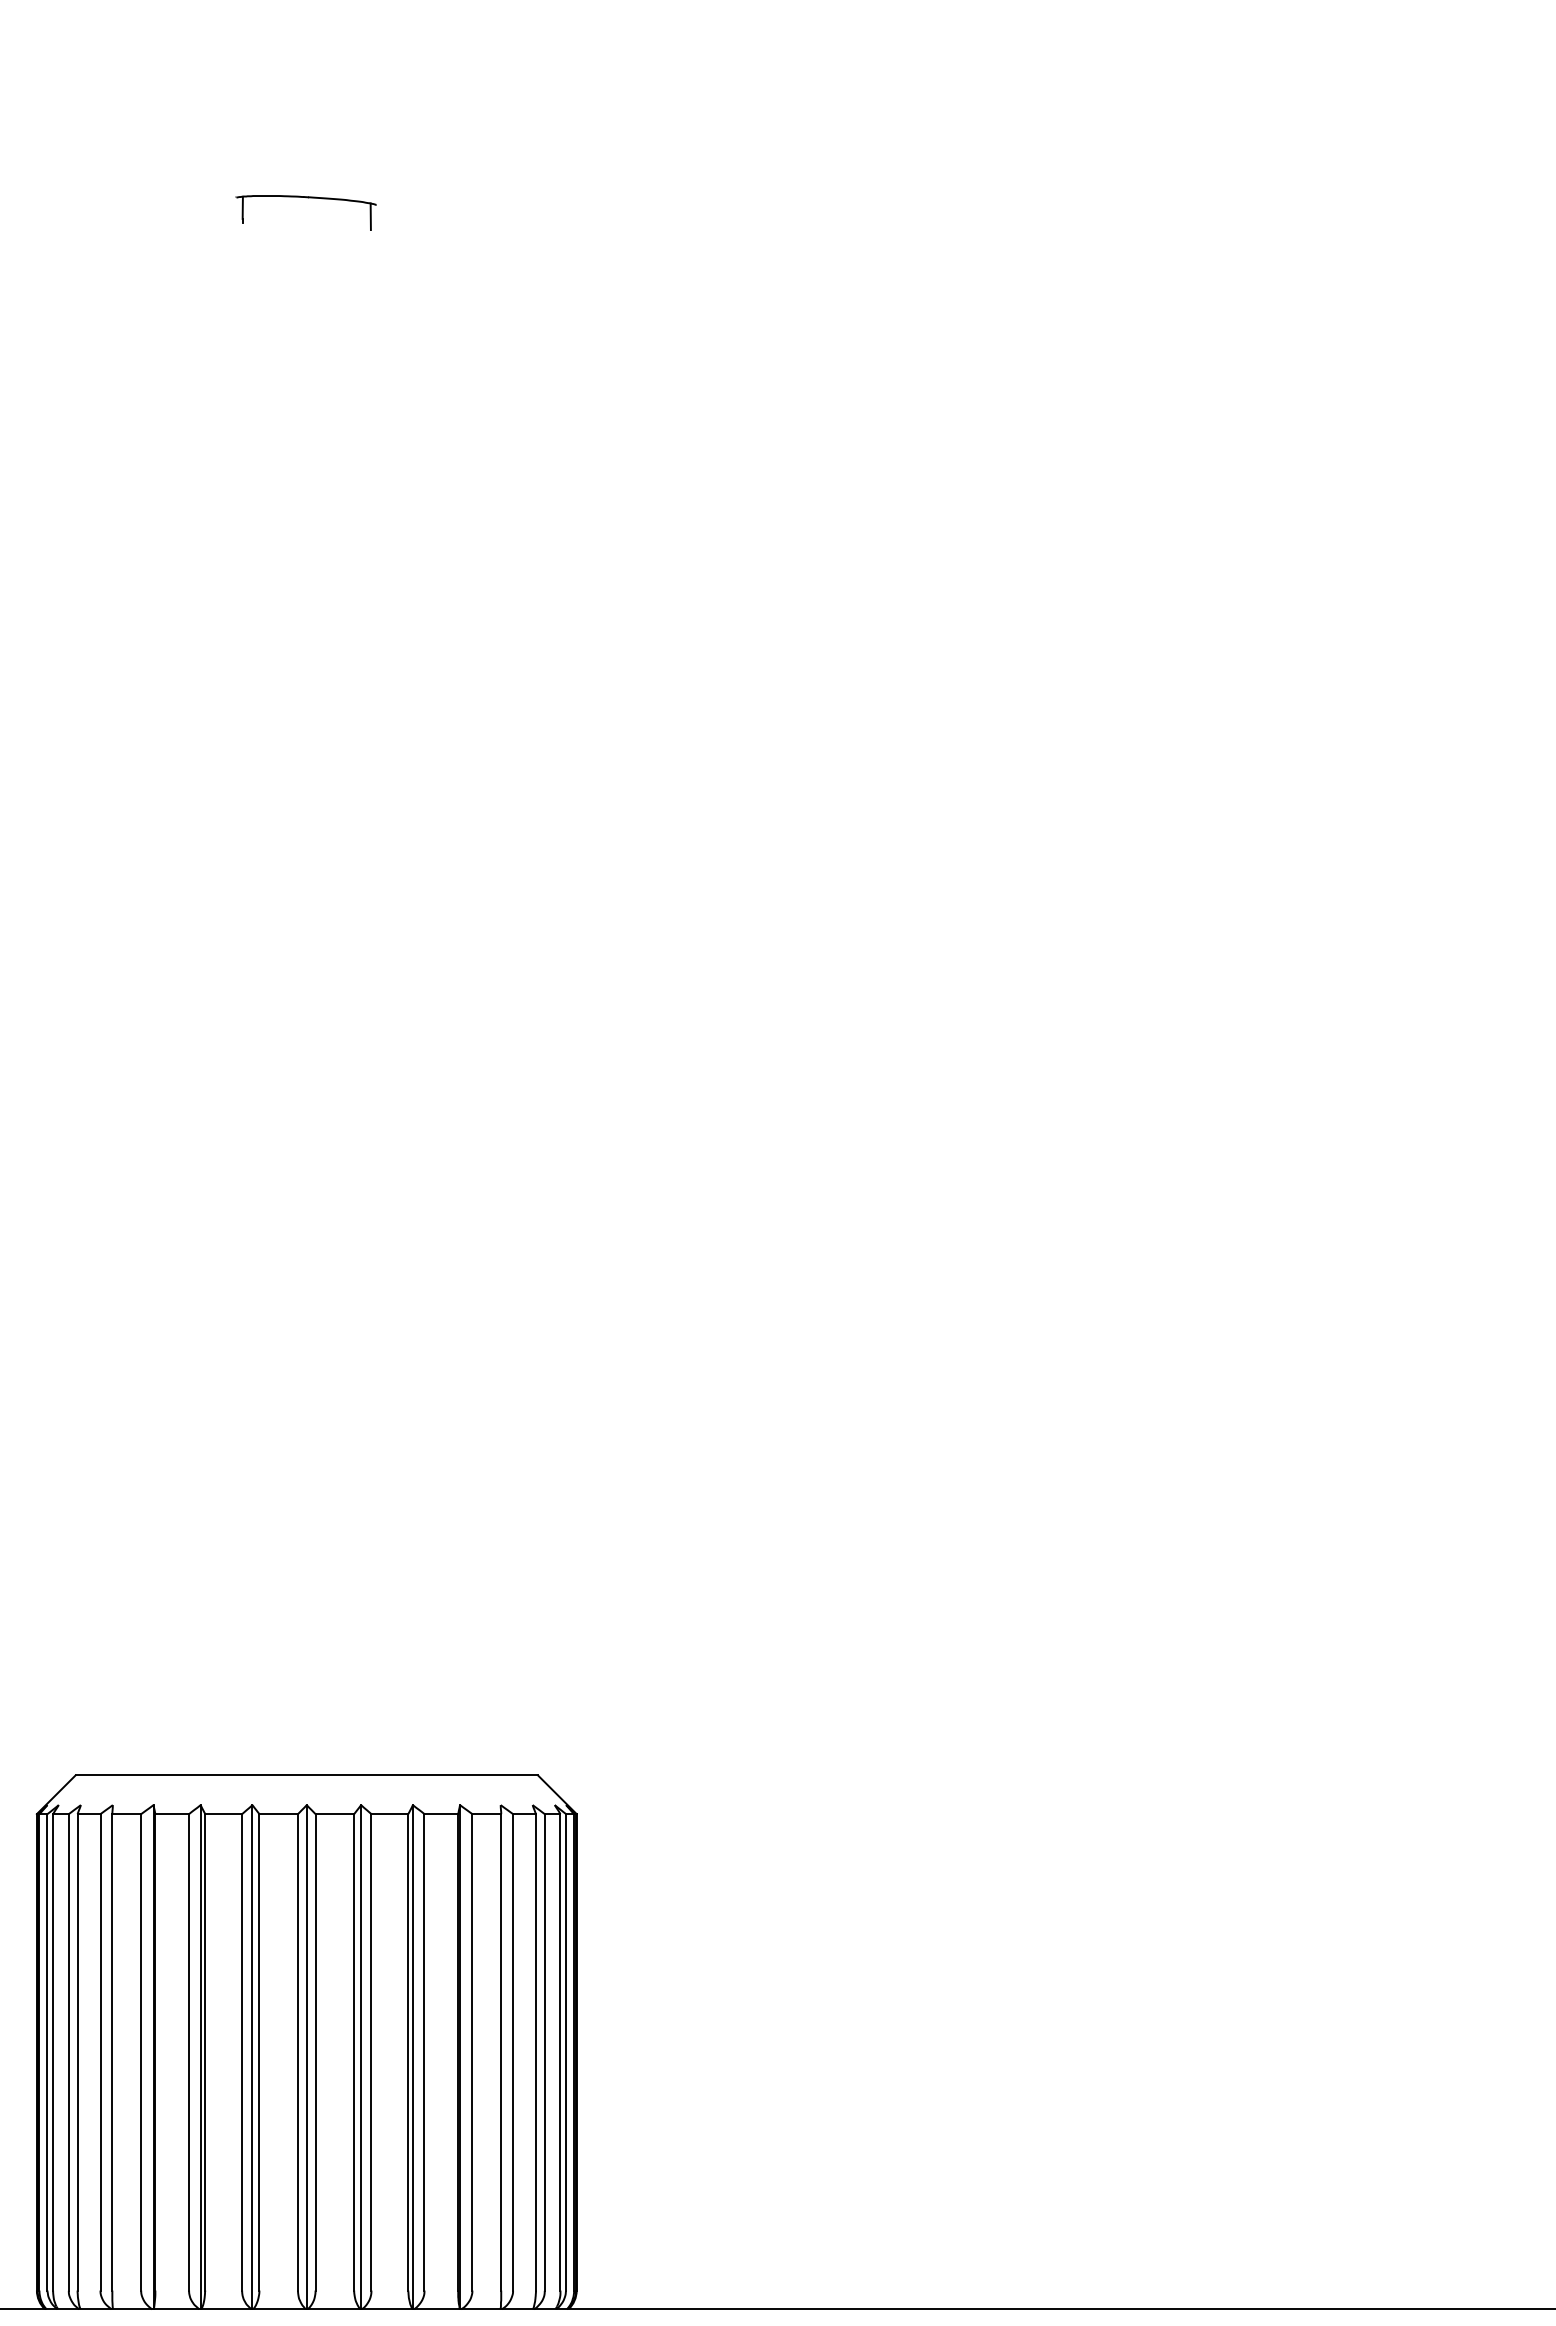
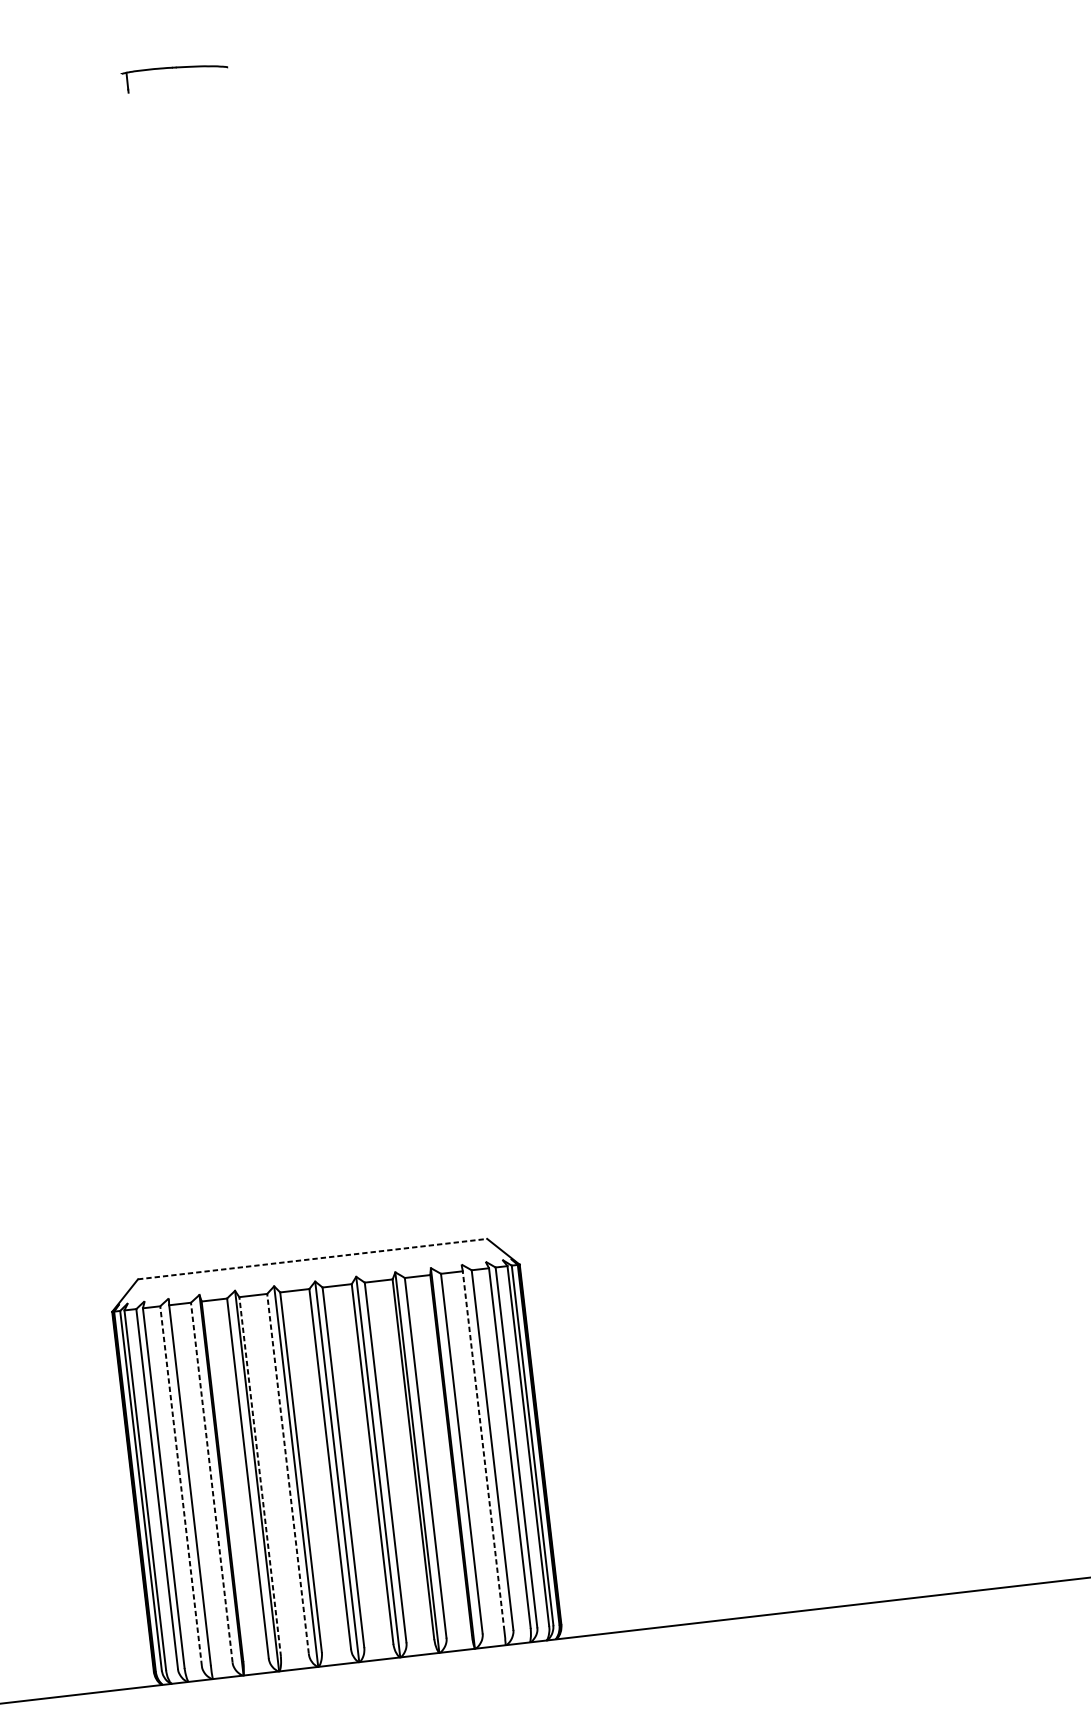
line: (370, 216) -> (224, 76), removed
line: (307, 1775) -> (313, 1259), solid -> dashed
line: (100, 2051) -> (180, 1485), solid -> dashed
line: (141, 2051) -> (211, 1481), solid -> dashed
line: (205, 2051) -> (260, 1476), solid -> dashed
line: (242, 2051) -> (288, 1473), solid -> dashed
line: (501, 2051) -> (483, 1450), solid -> dashed

